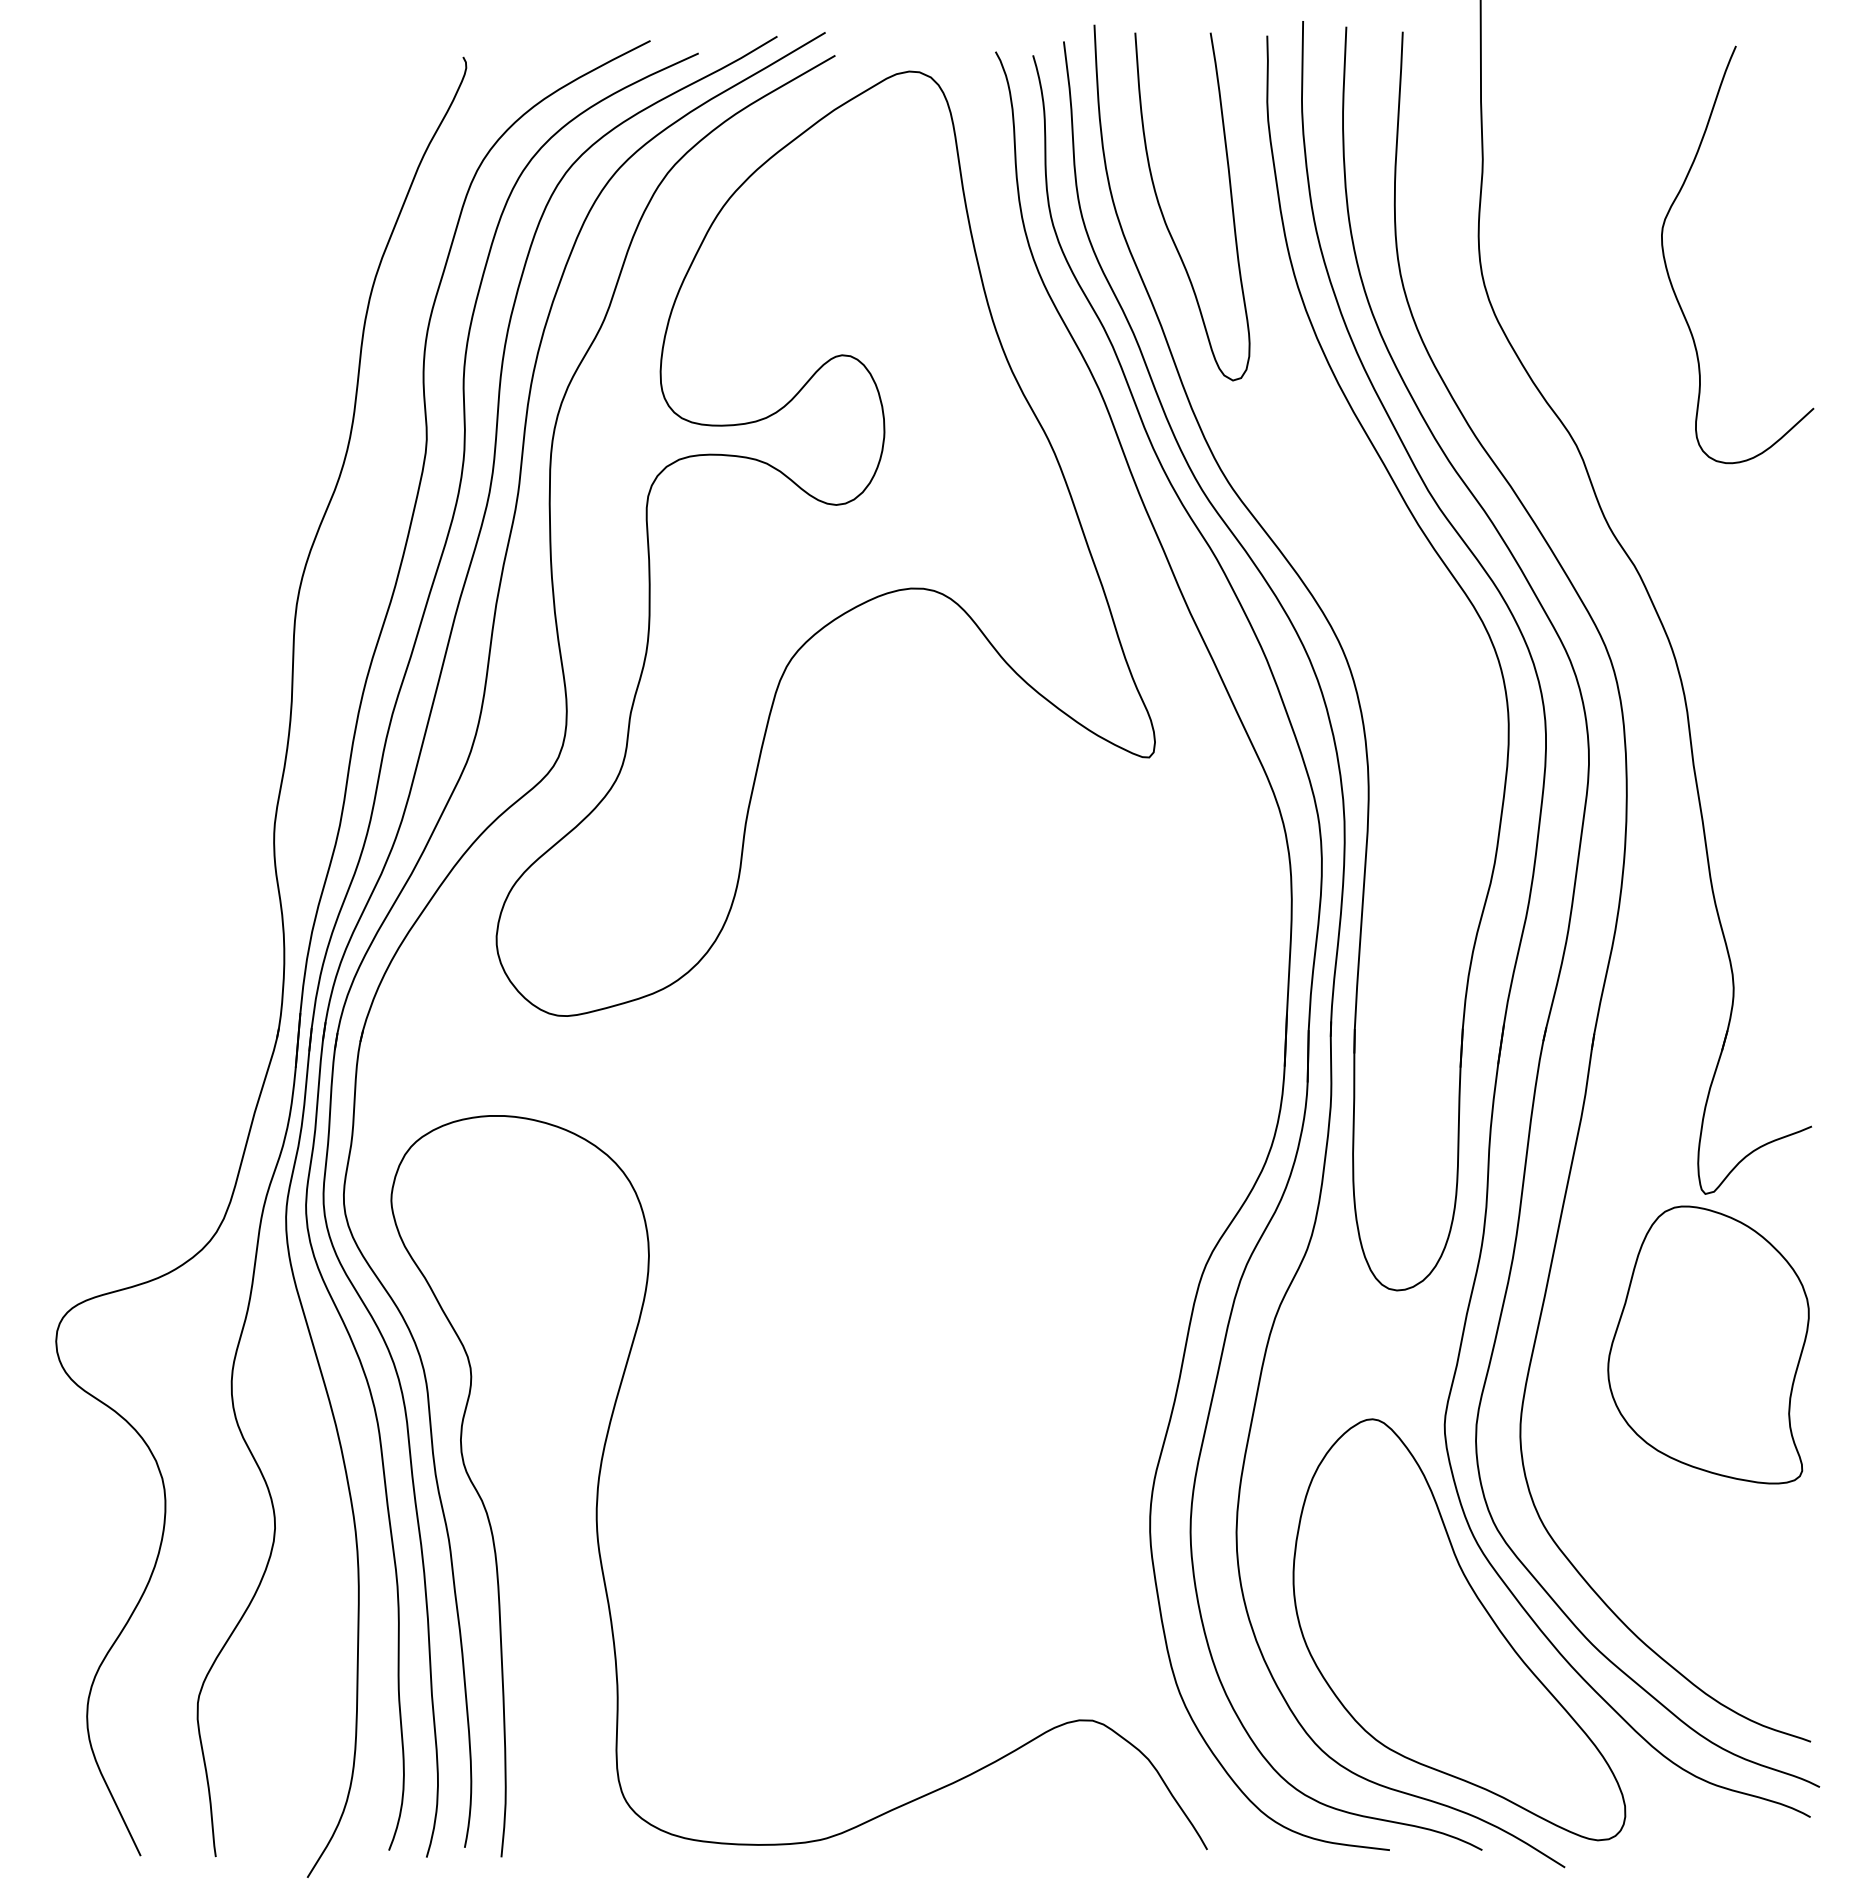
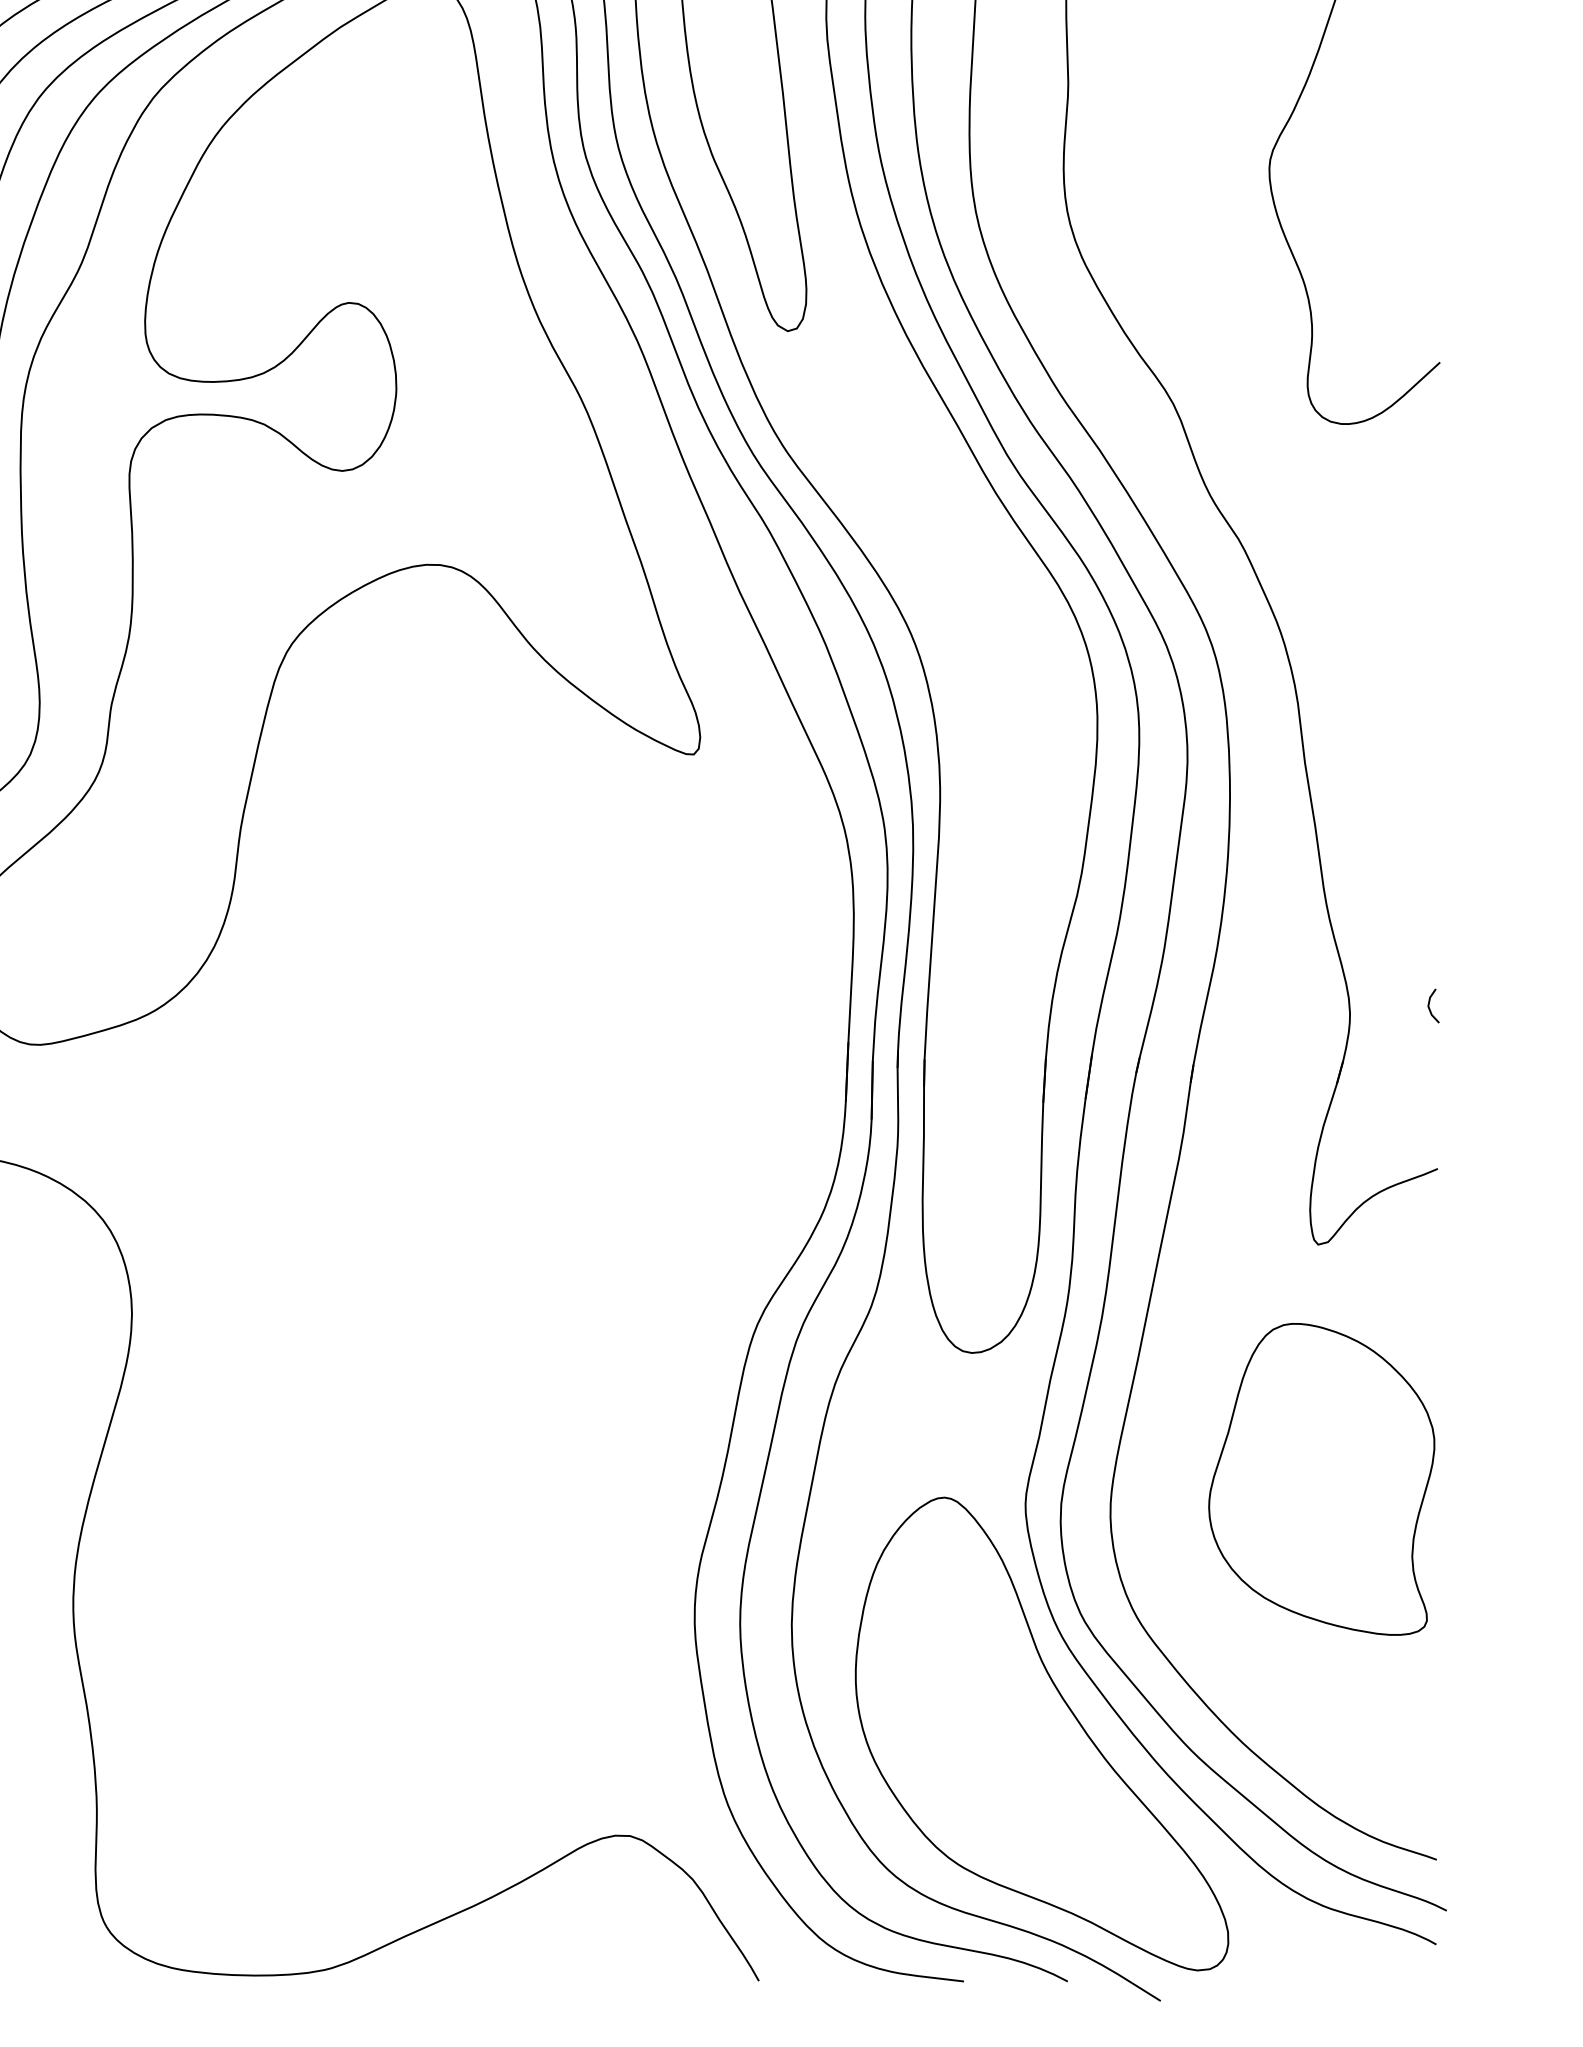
line: (1805, 983) -> (1430, 1008), added
part: (1708, 1344) -> (1321, 1478), moved

